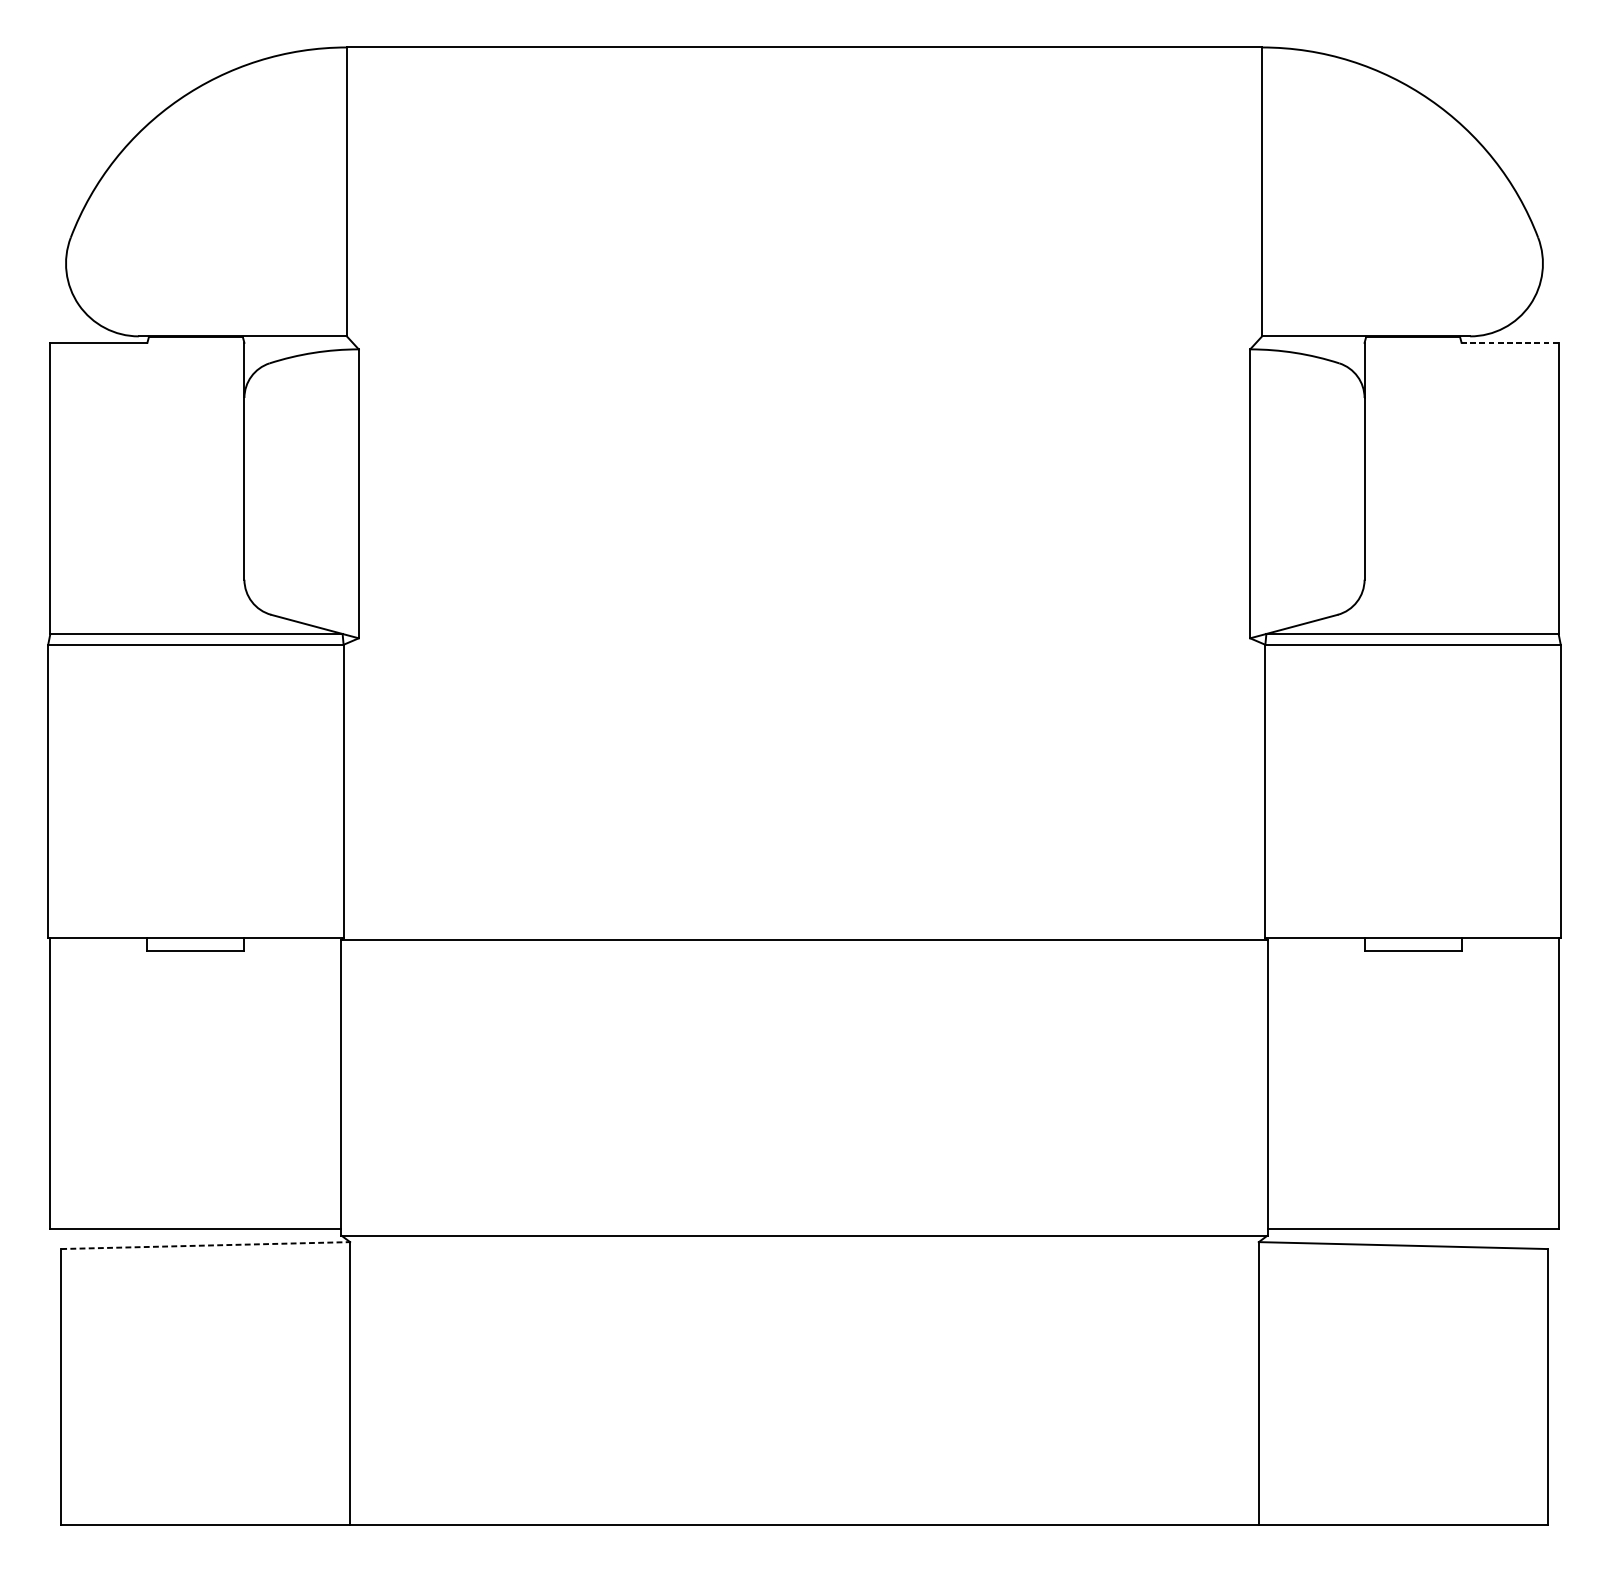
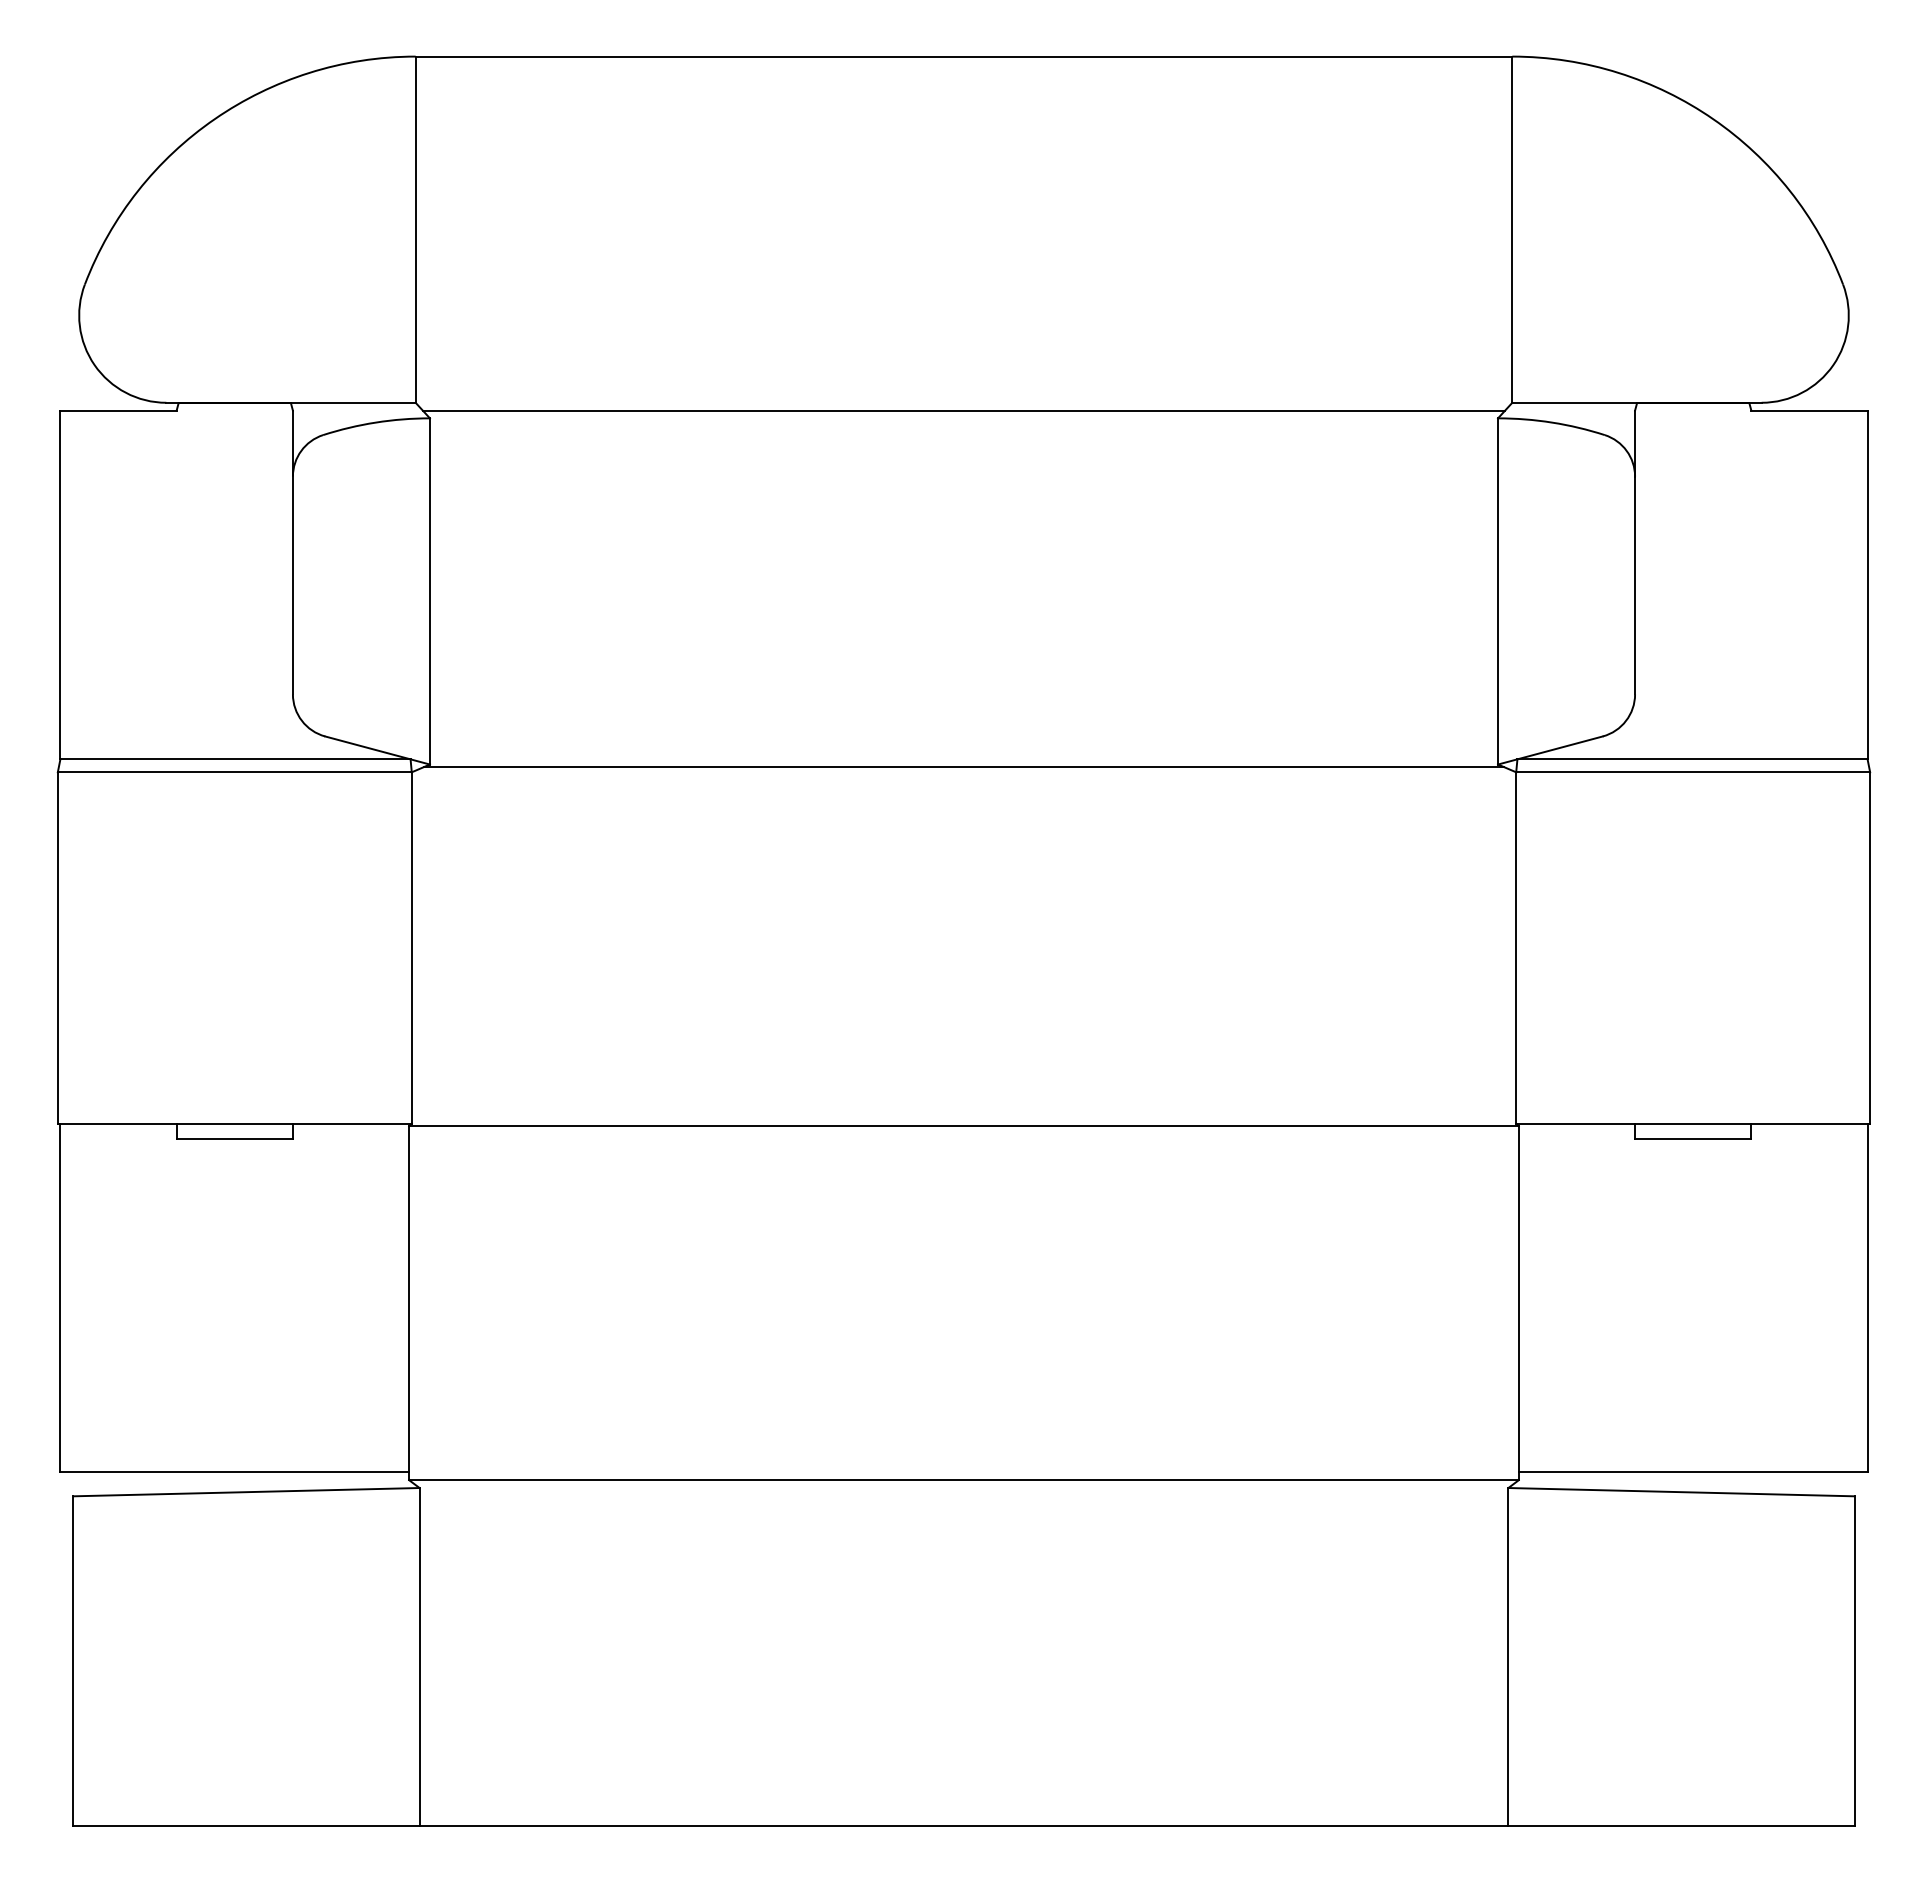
line: (804, 342) -> (963, 410), added
line: (1509, 342) -> (1808, 410), dashed -> solid
line: (804, 640) -> (963, 767), added
line: (206, 1245) -> (247, 1492), dashed -> solid

